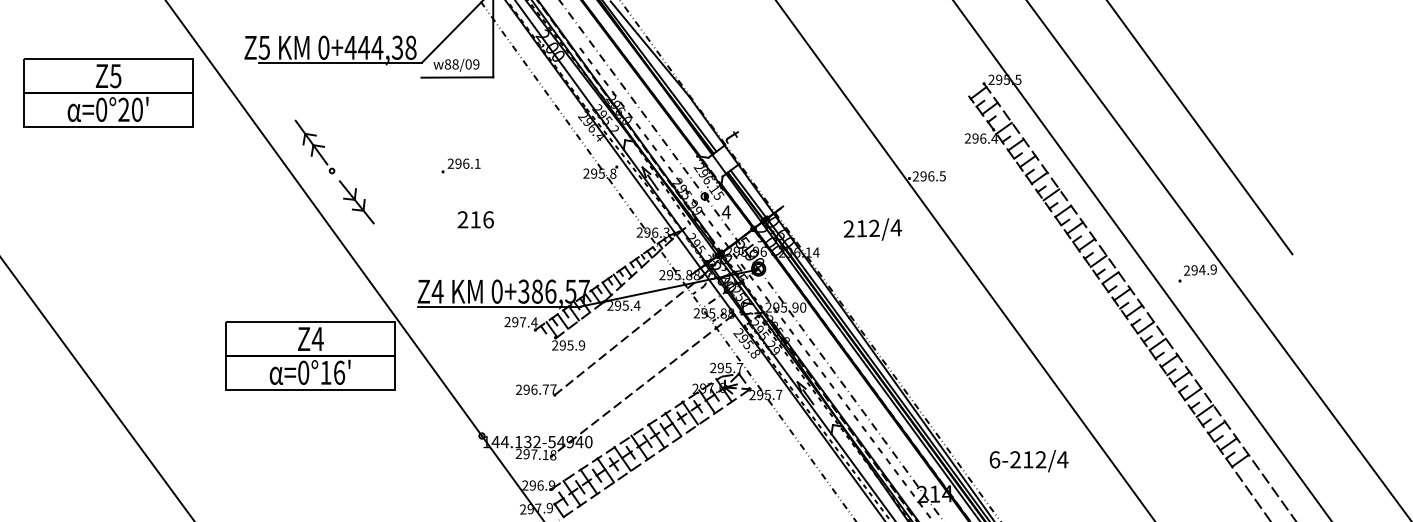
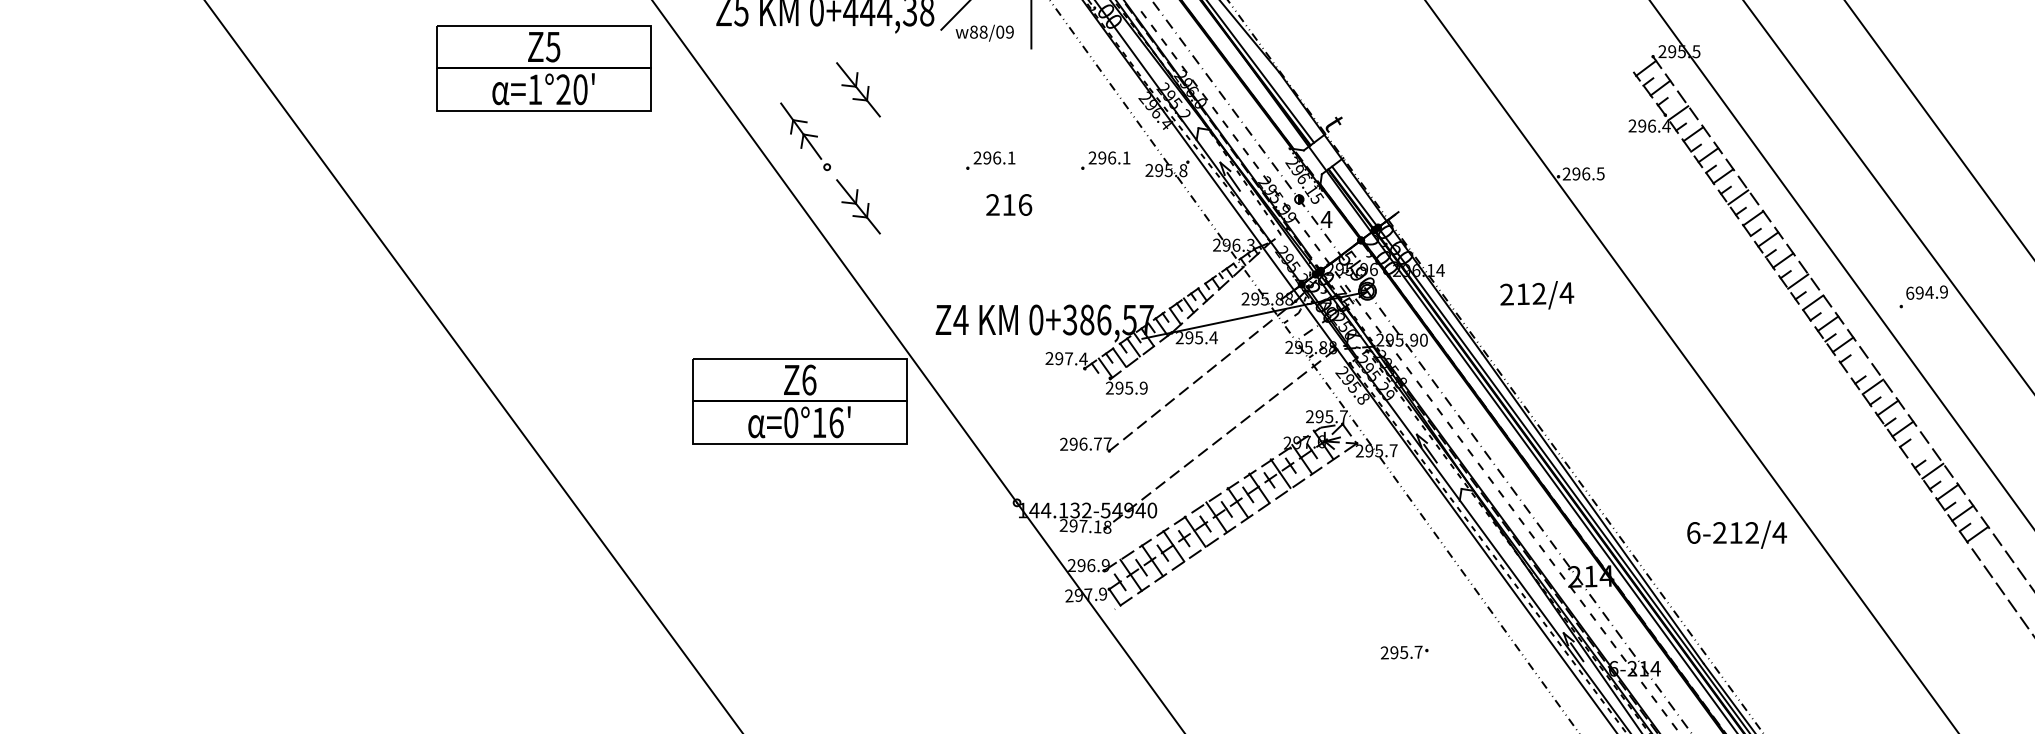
line: (340, 62) -> (837, 29), removed
line: (457, 77) -> (985, 48), removed
text: (101, 109) -> (535, 89), =0°20' -> =1°20'
part: (356, 109) -> (858, 89), added
part: (551, 165) -> (1105, 160), added
text: (476, 219) -> (1009, 204), moved
text: (873, 229) -> (1537, 295), moved
text: (1187, 269) -> (1910, 292), 294.9 -> 694.9
line: (498, 306) -> (1038, 338), removed
line: (1145, 327) -> (1857, 365), removed
text: (317, 338) -> (808, 379), Z4 -> Z6
line: (1192, 393) -> (1917, 449), removed
text: (1028, 461) -> (1736, 534), moved

